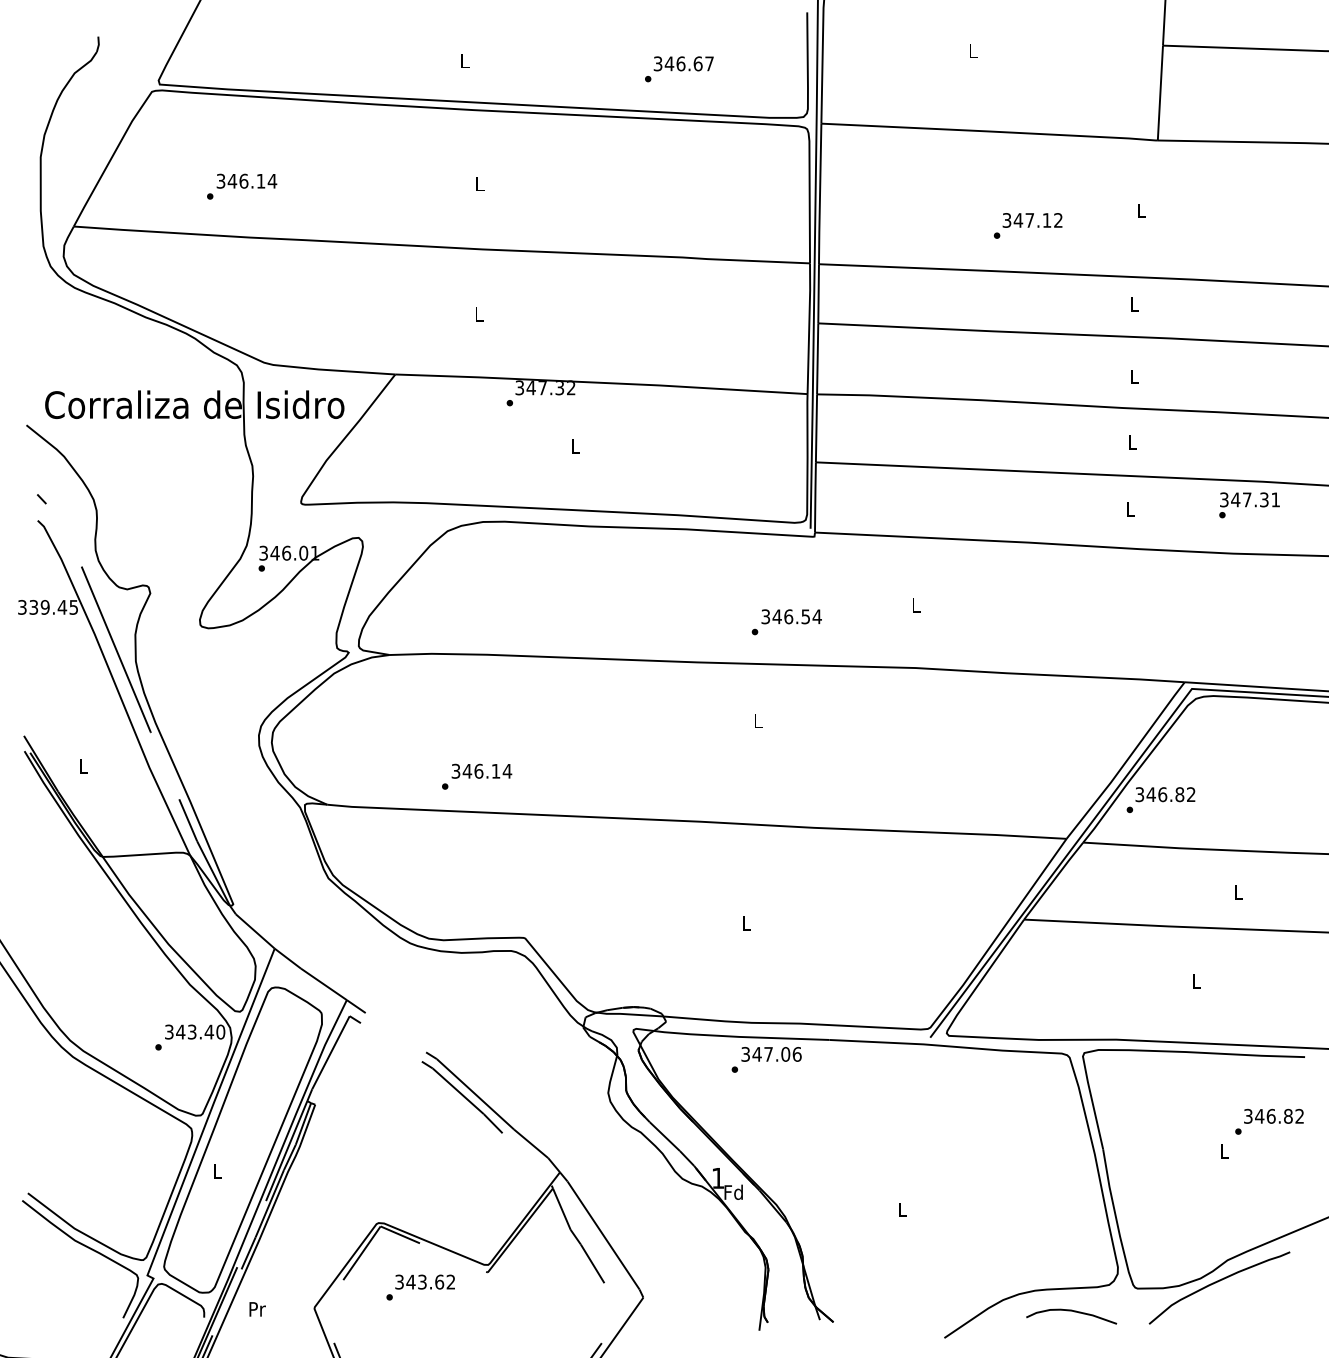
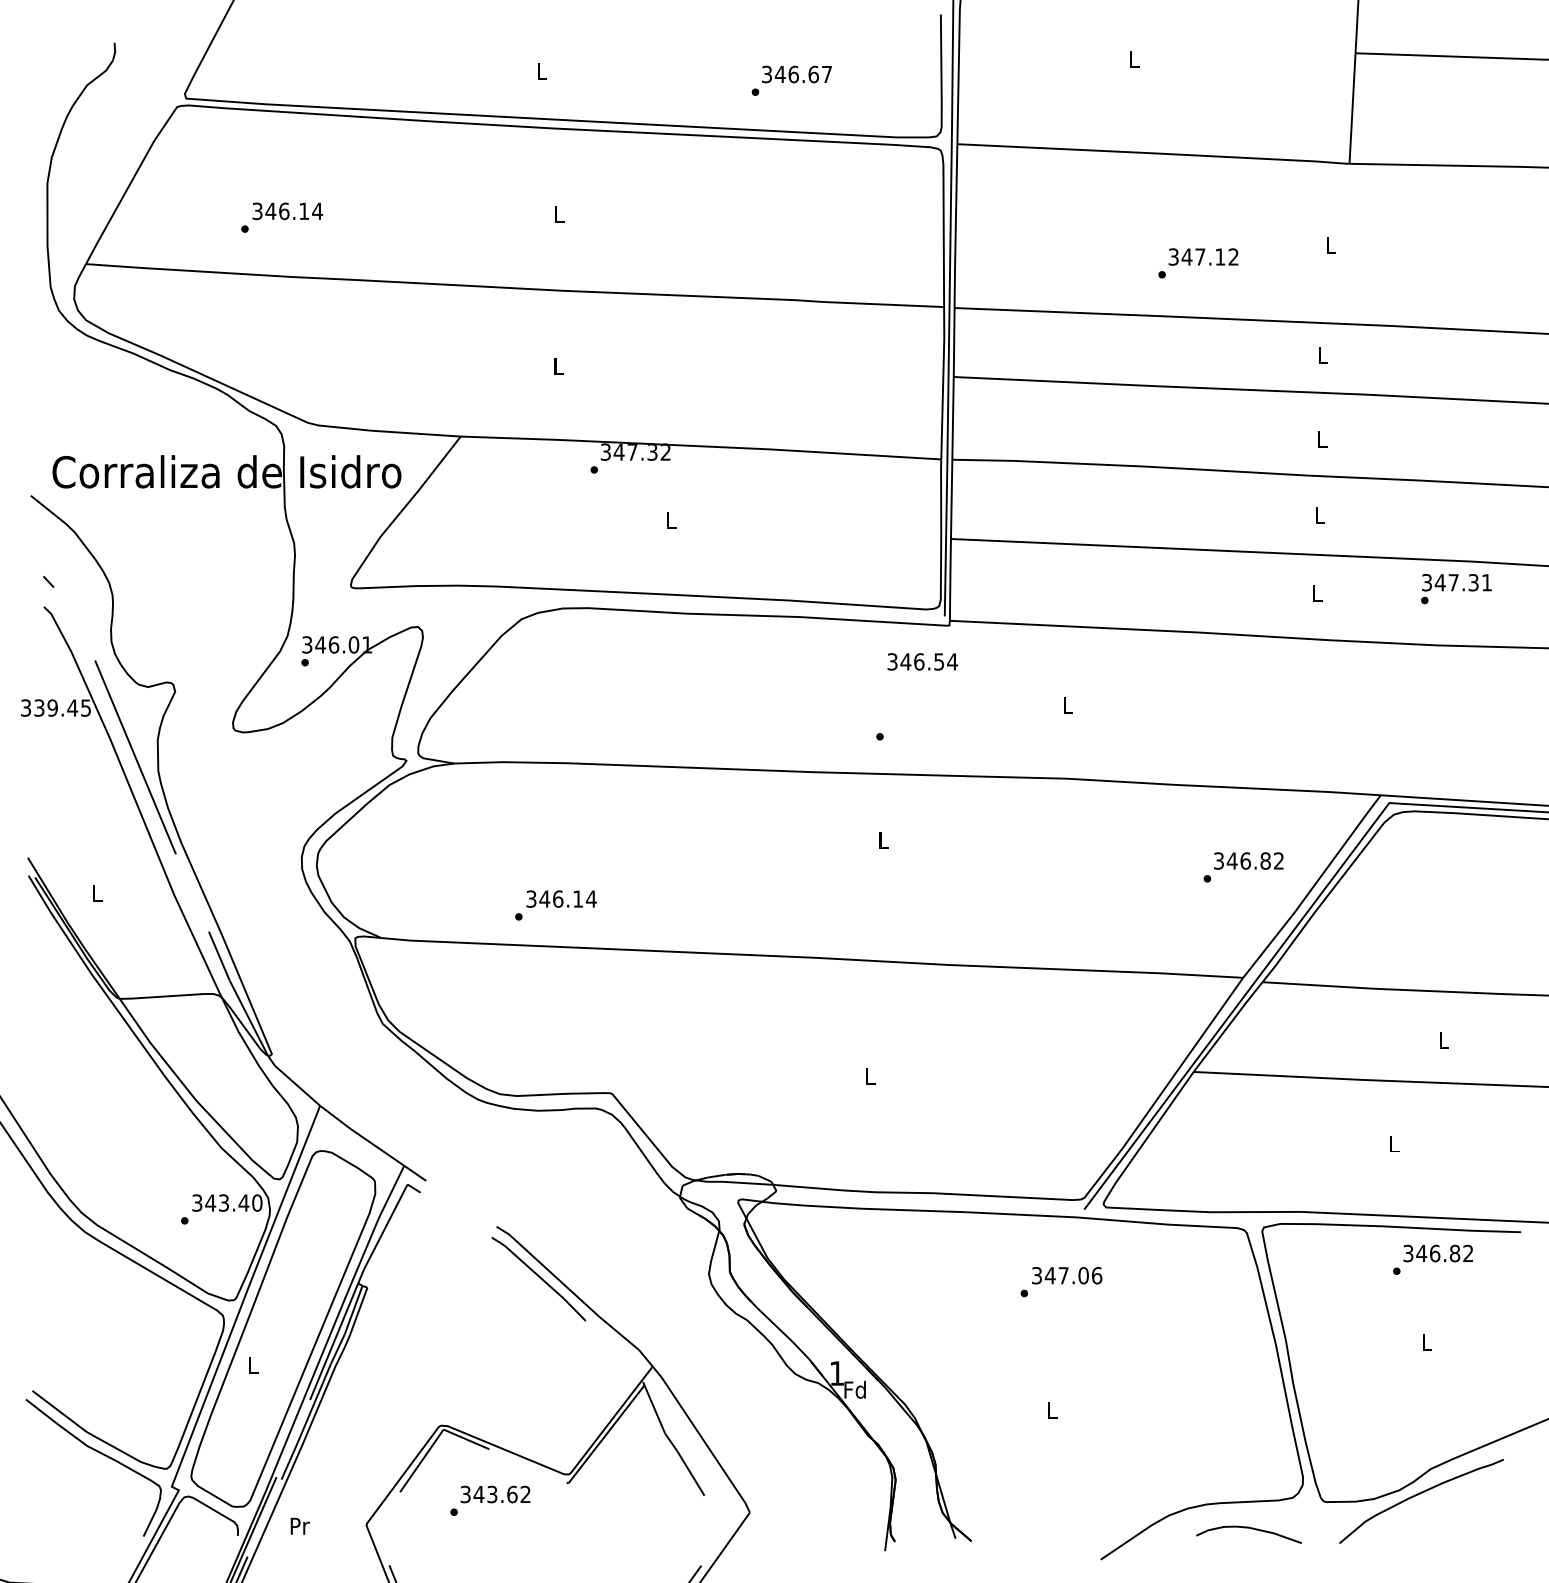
text: (791, 616) -> (922, 661), moved
text: (1160, 799) -> (1243, 866), moved
text: (766, 1059) -> (1061, 1281), moved
text: (1269, 1121) -> (1433, 1259), moved

